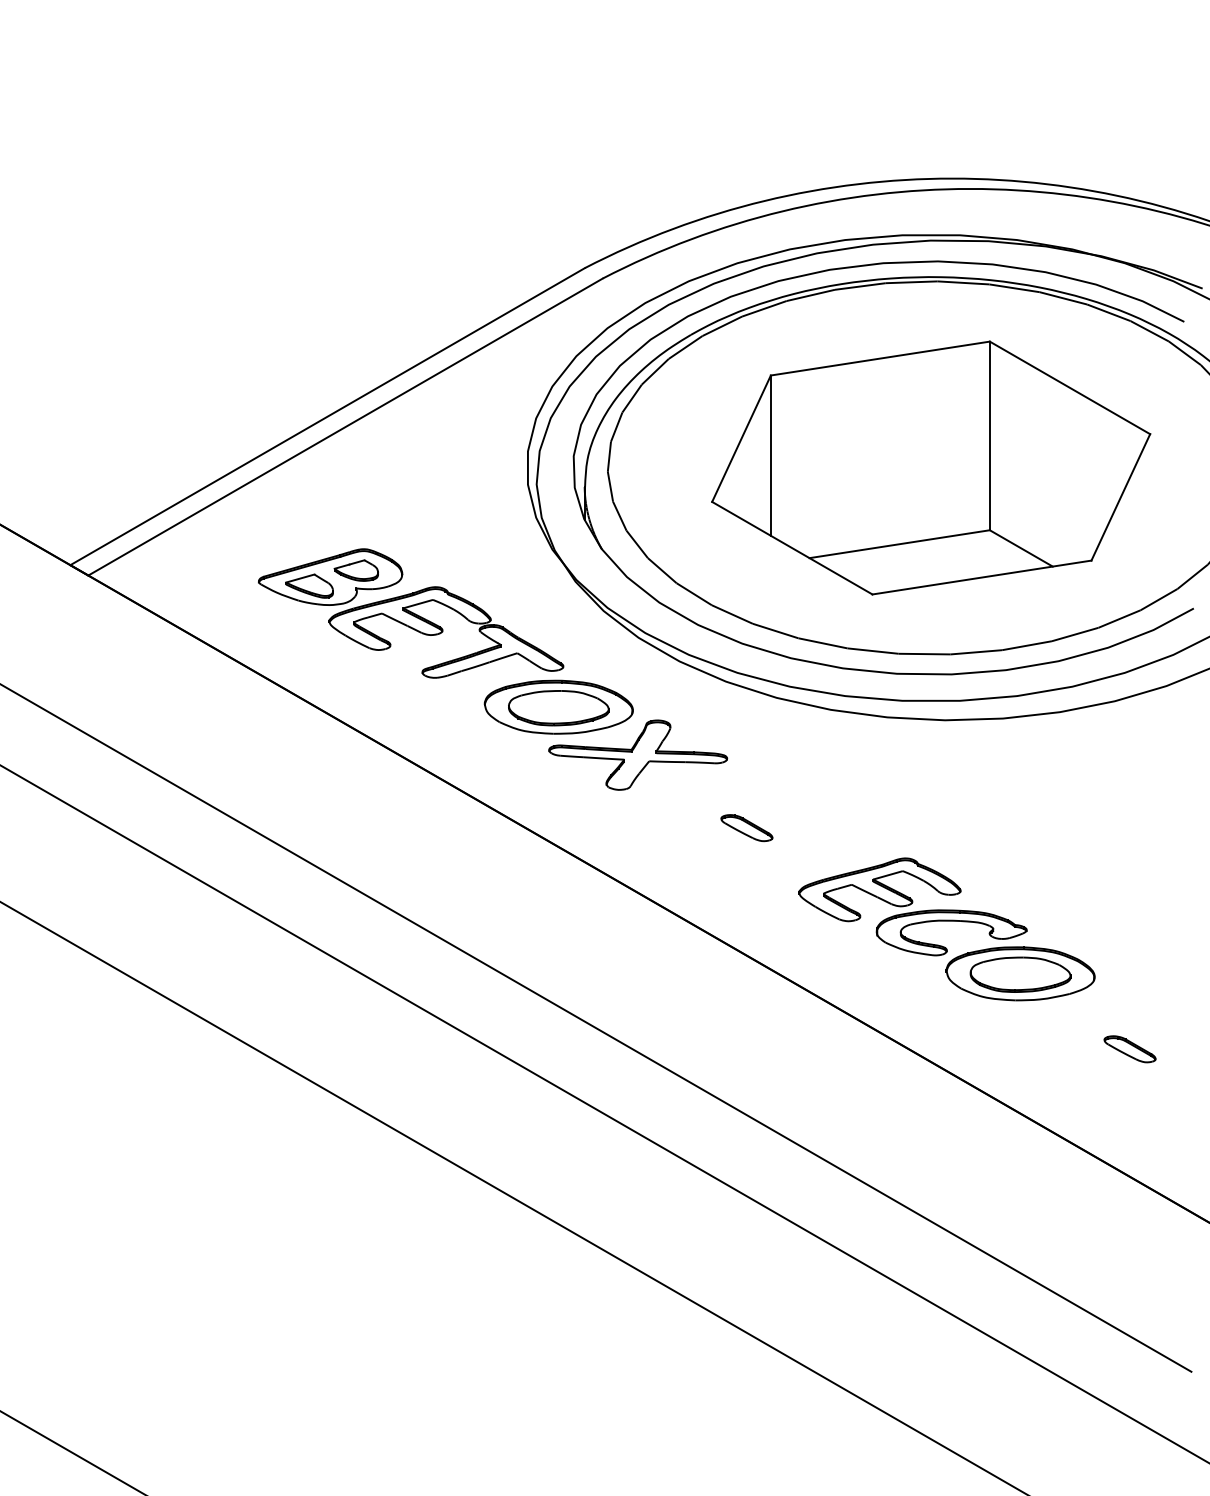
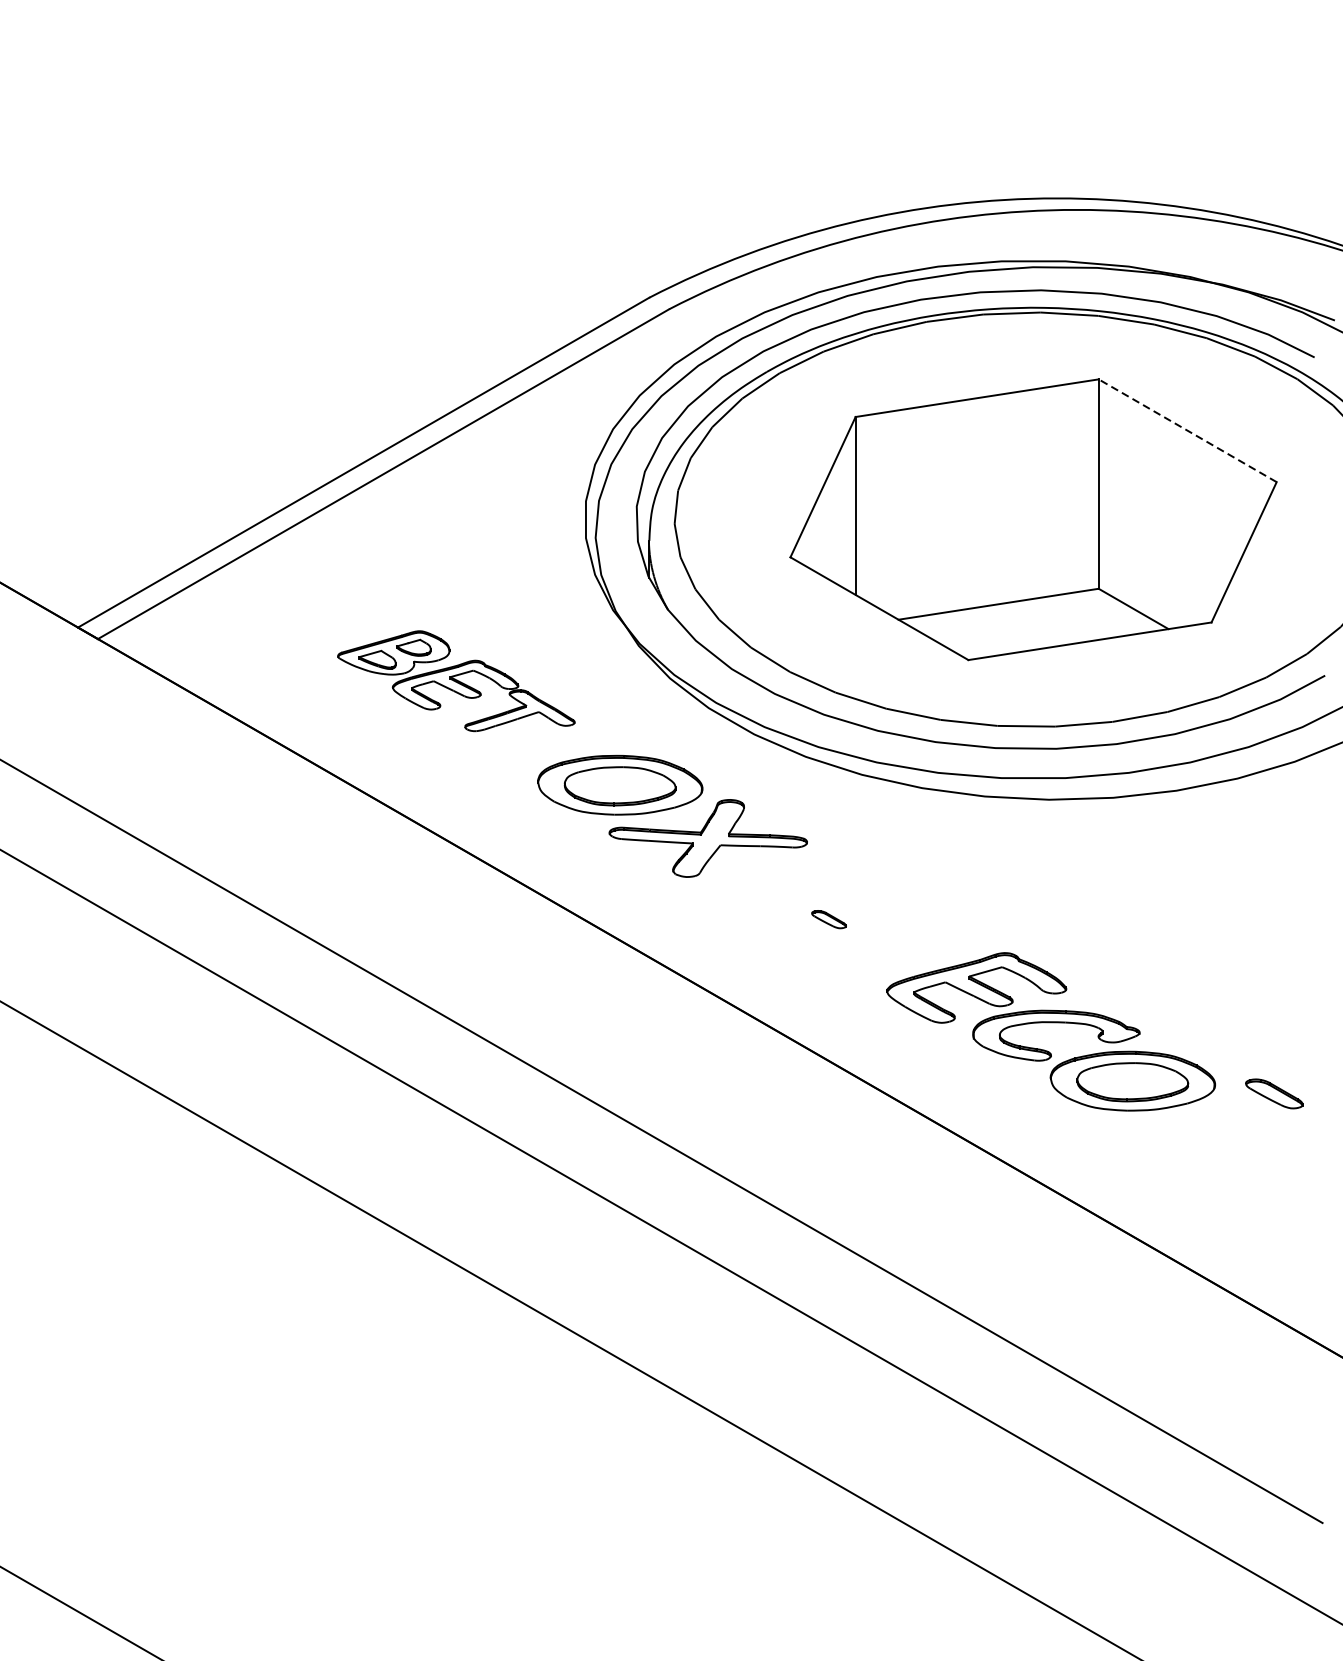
line: (1070, 387) -> (1188, 430), solid -> dashed
part: (411, 613) -> (456, 681), size x0.7
part: (746, 828) -> (828, 919), size x0.6
part: (1129, 1049) -> (1273, 1094), moved

